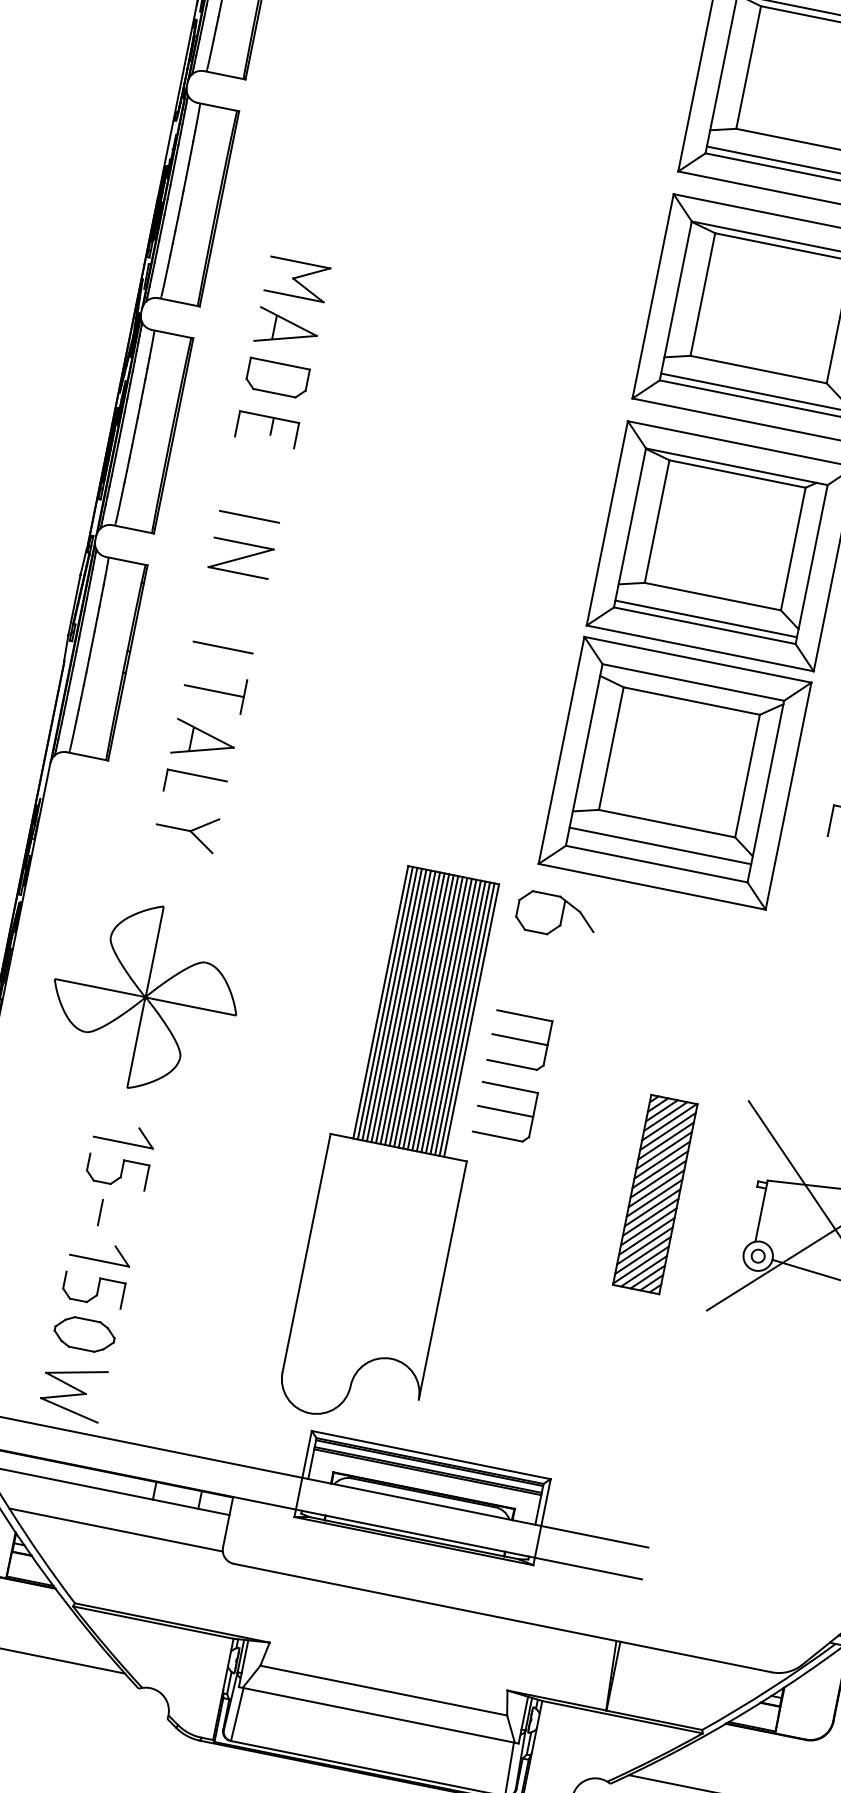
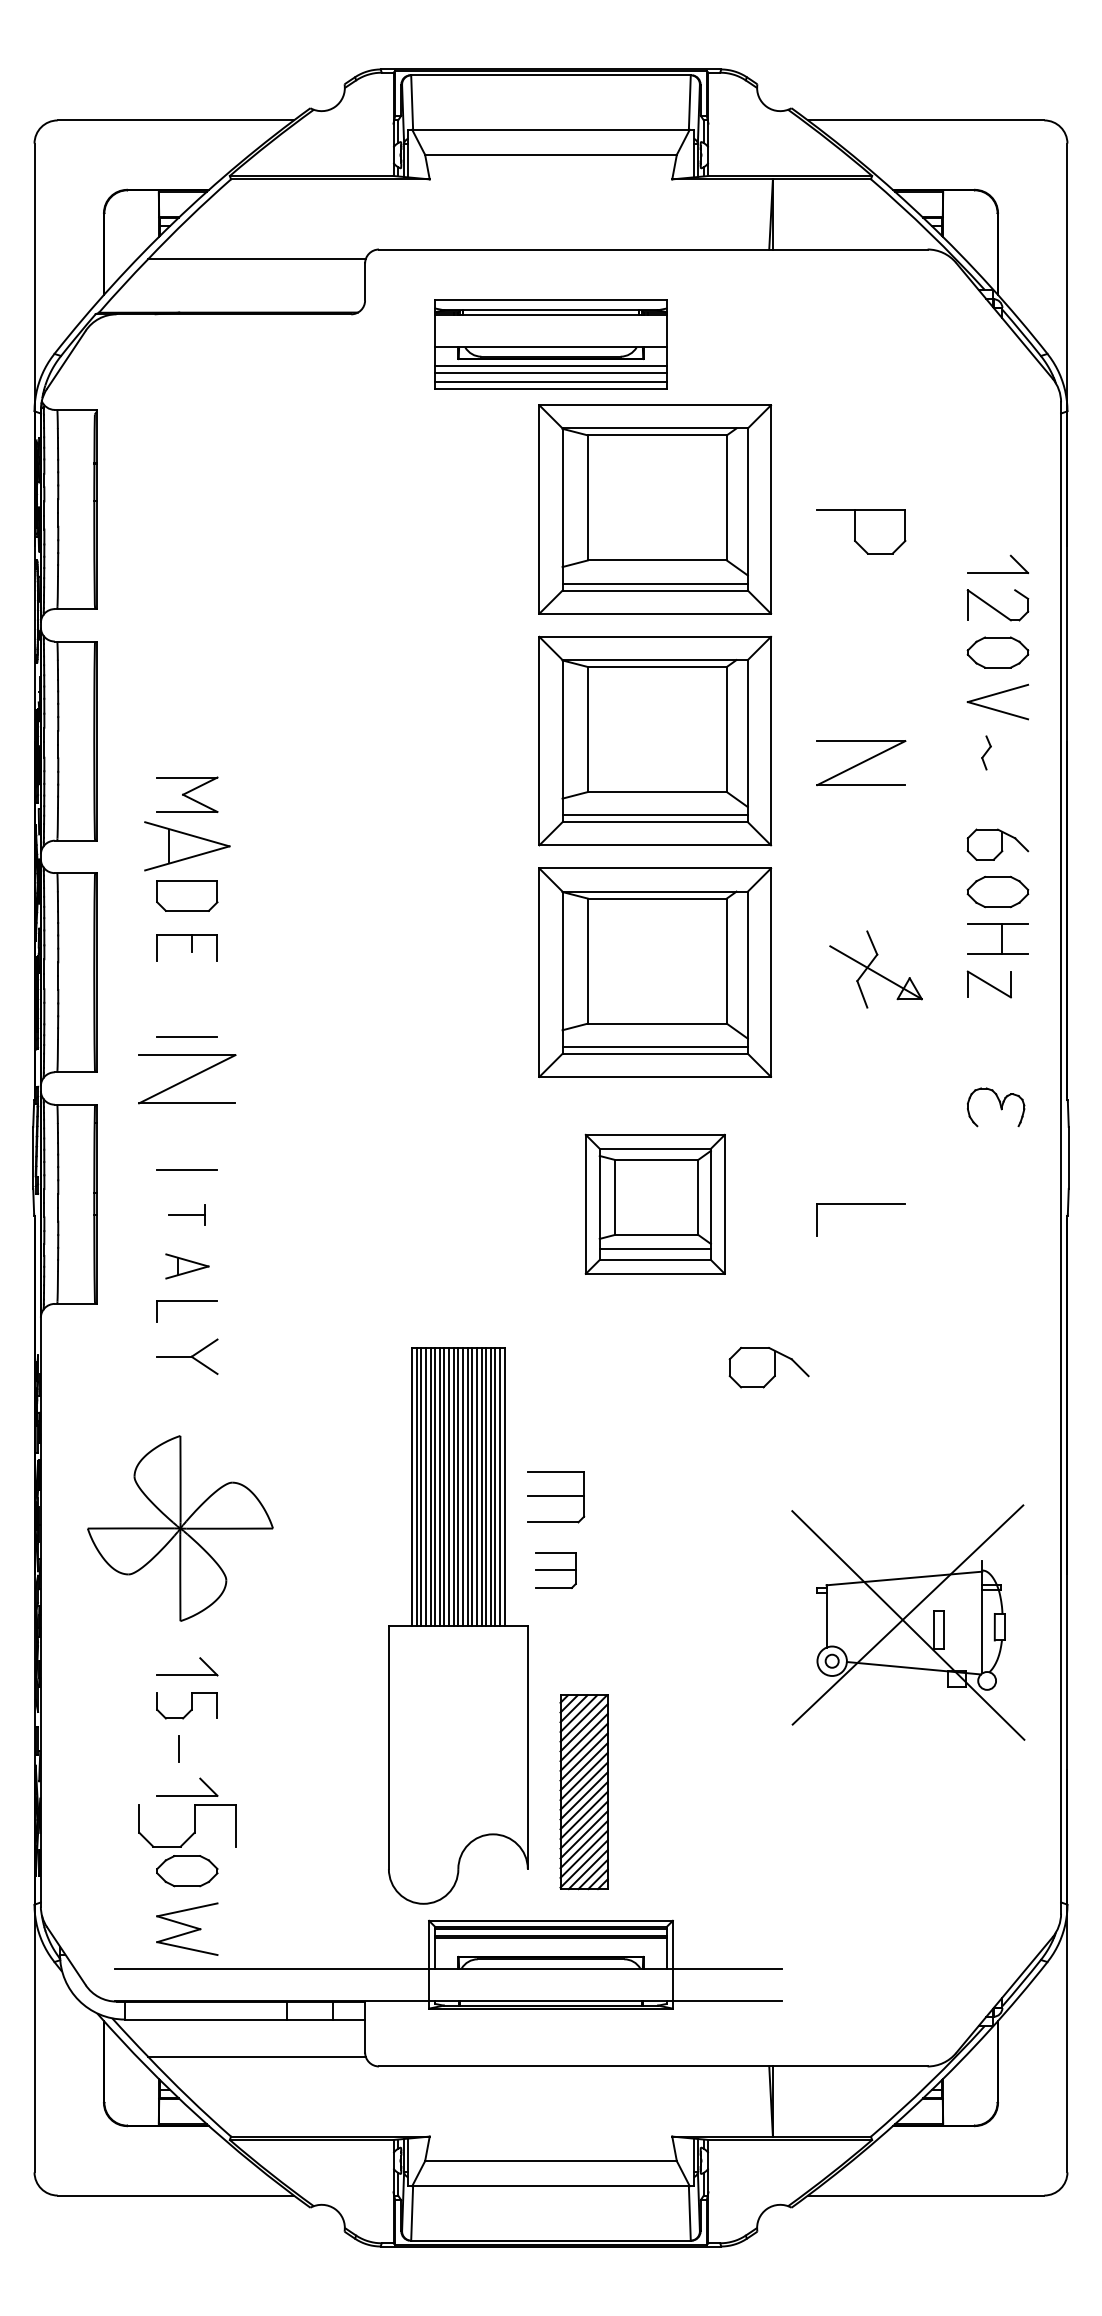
part: (287, 330) -> (187, 846), size x1.4
part: (241, 558) -> (187, 1079), size x1.6
part: (213, 690) -> (186, 1214), size x0.6
part: (204, 741) -> (187, 1266), size x0.7
part: (675, 773) -> (655, 1204), size x0.6
part: (555, 915) -> (768, 1367), moved
part: (505, 1112) -> (556, 1570), size x0.7
part: (654, 1194) -> (583, 1792), moved
part: (92, 1289) -> (186, 1825), size x1.6

